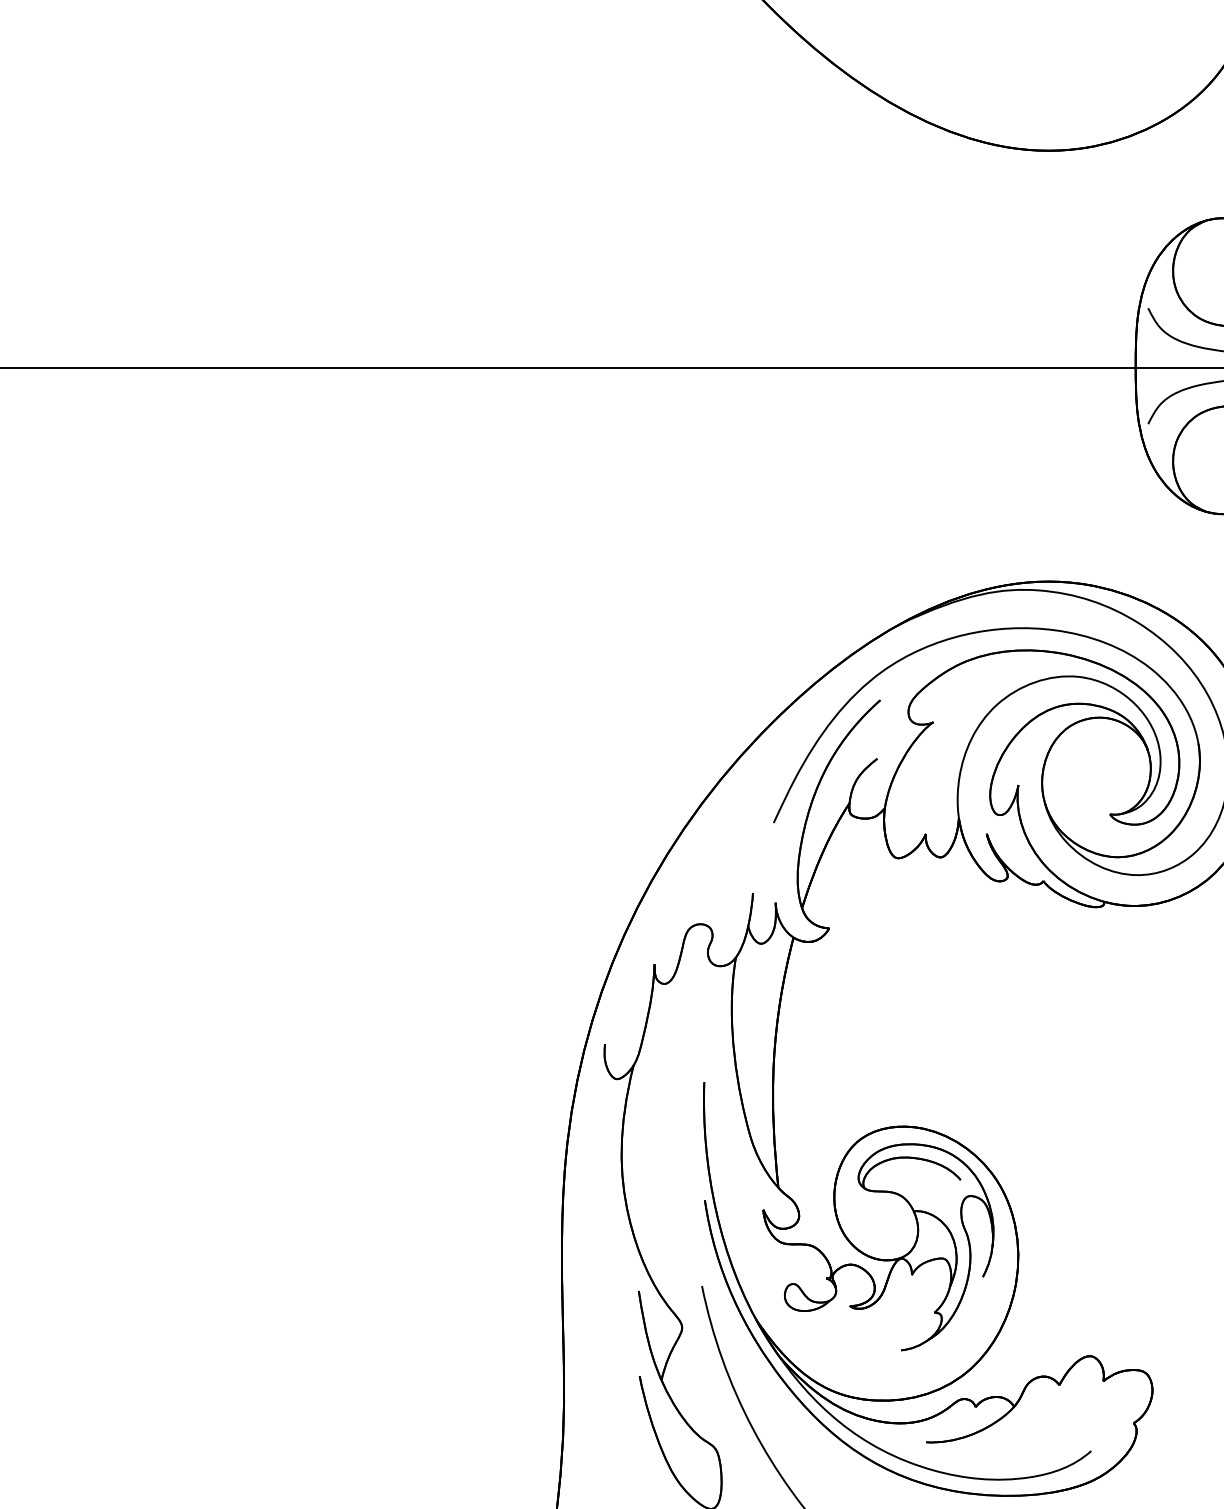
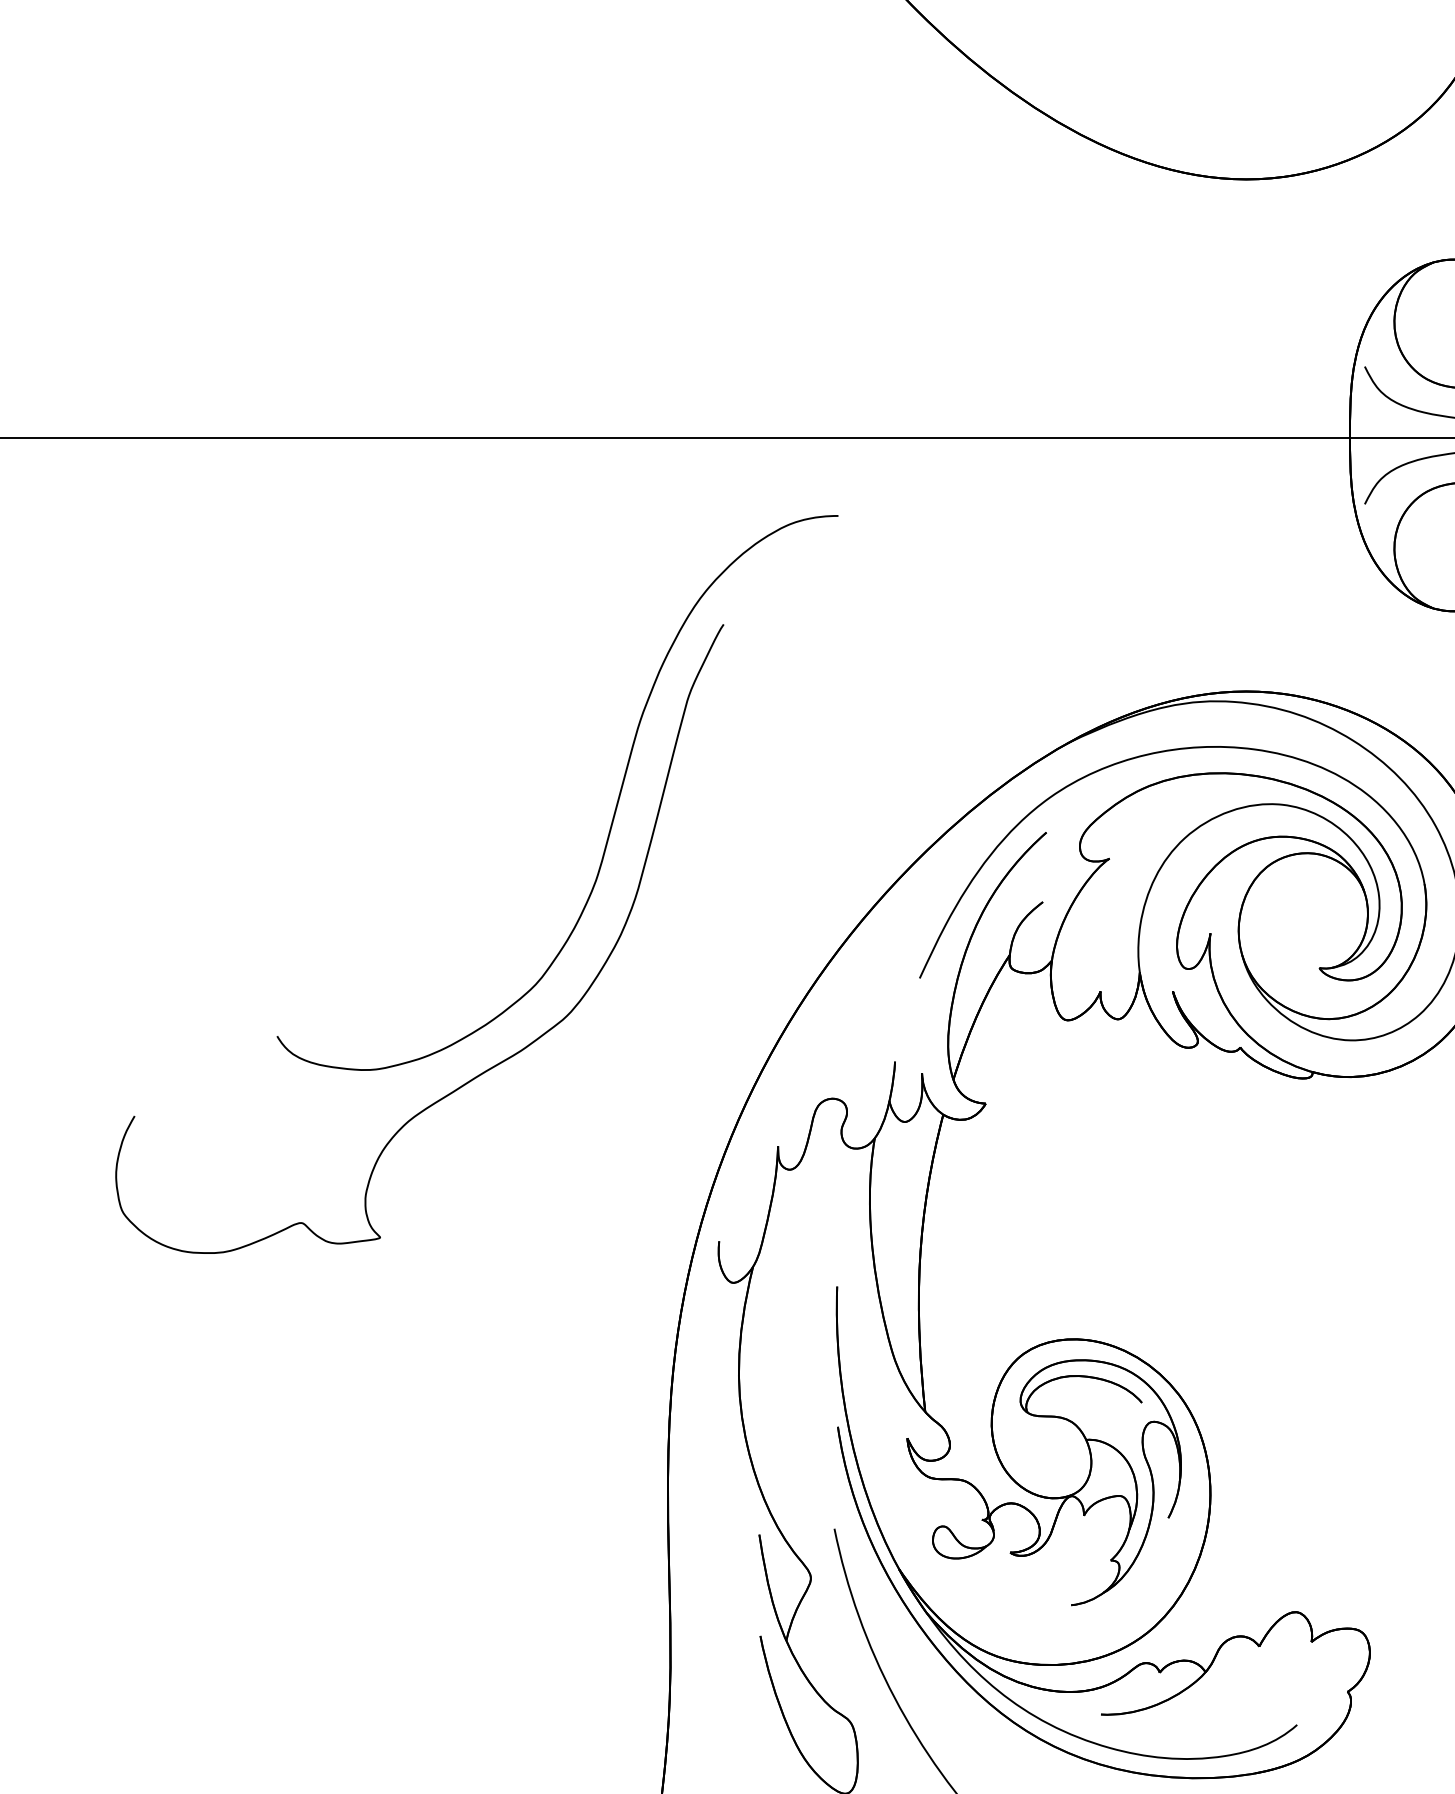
part: (479, 784) -> (570, 932), added

